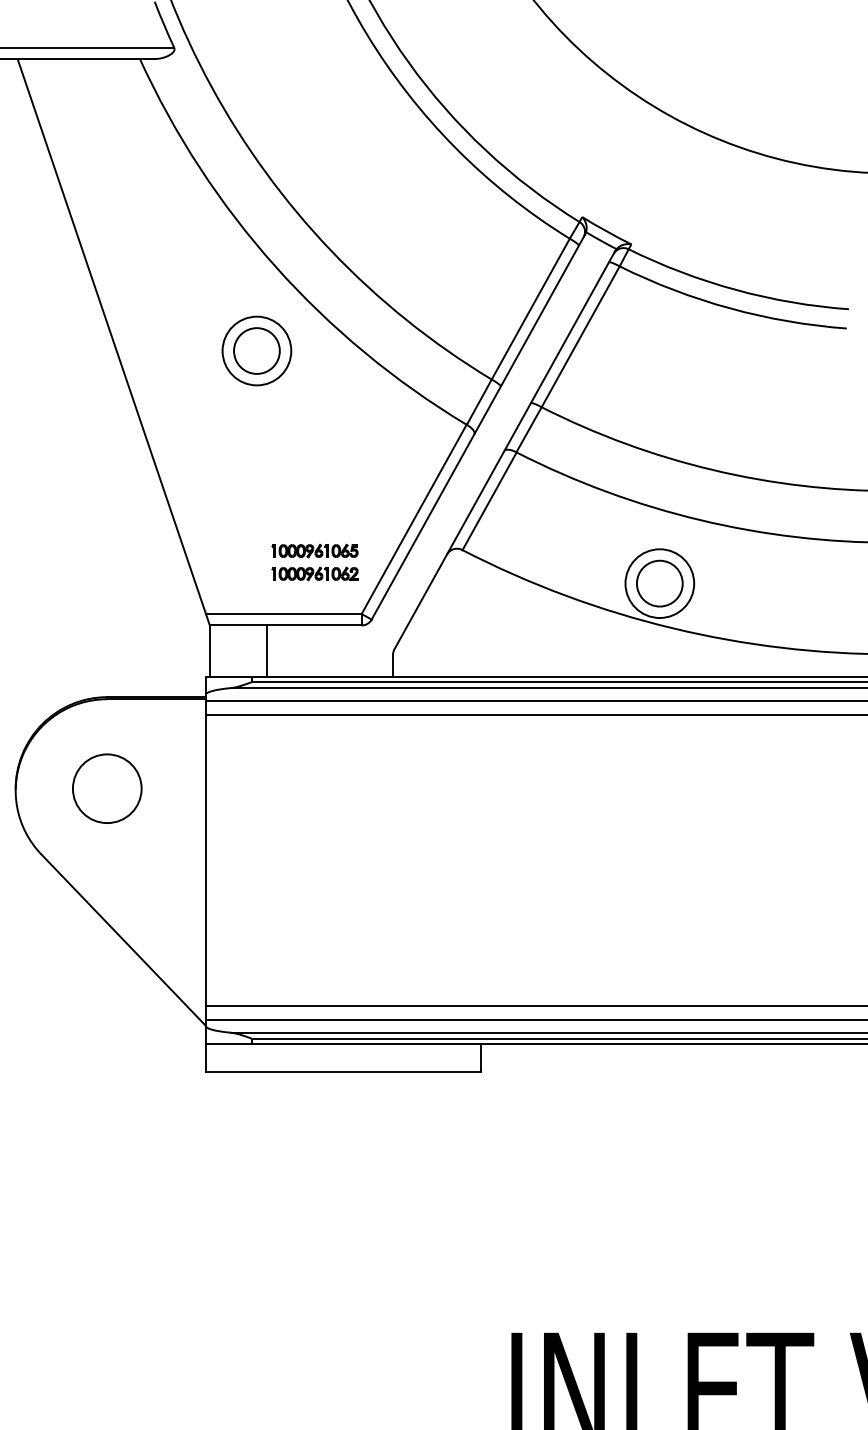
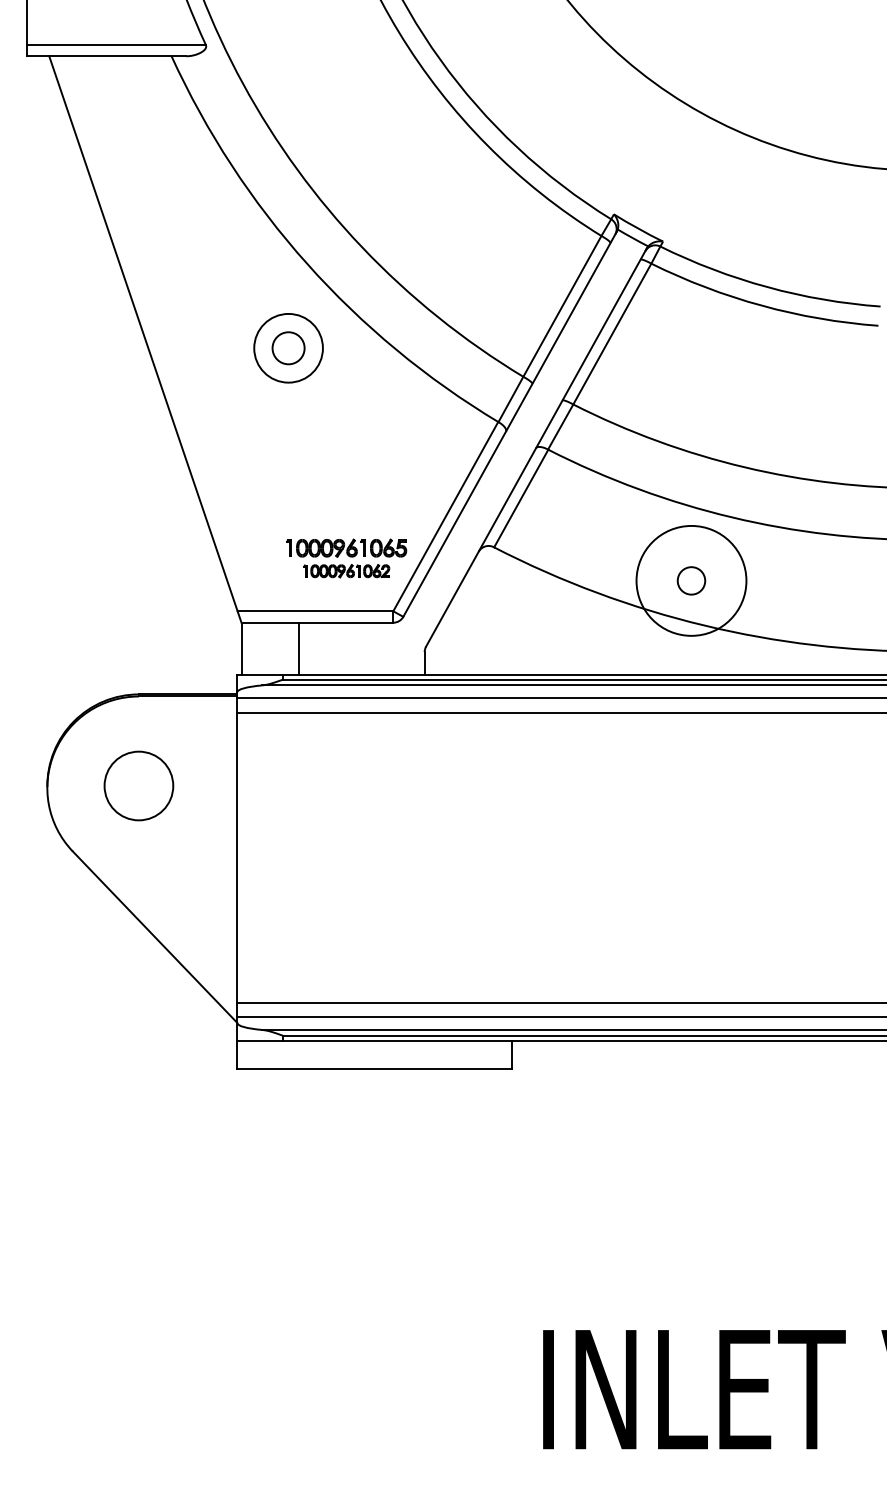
circle: (256, 351) -> (288, 348), size x0.7
part: (314, 551) -> (346, 548), size x1.4
circle: (659, 583) -> (691, 580), size x0.6
circle: (659, 583) -> (691, 580), size x1.6

